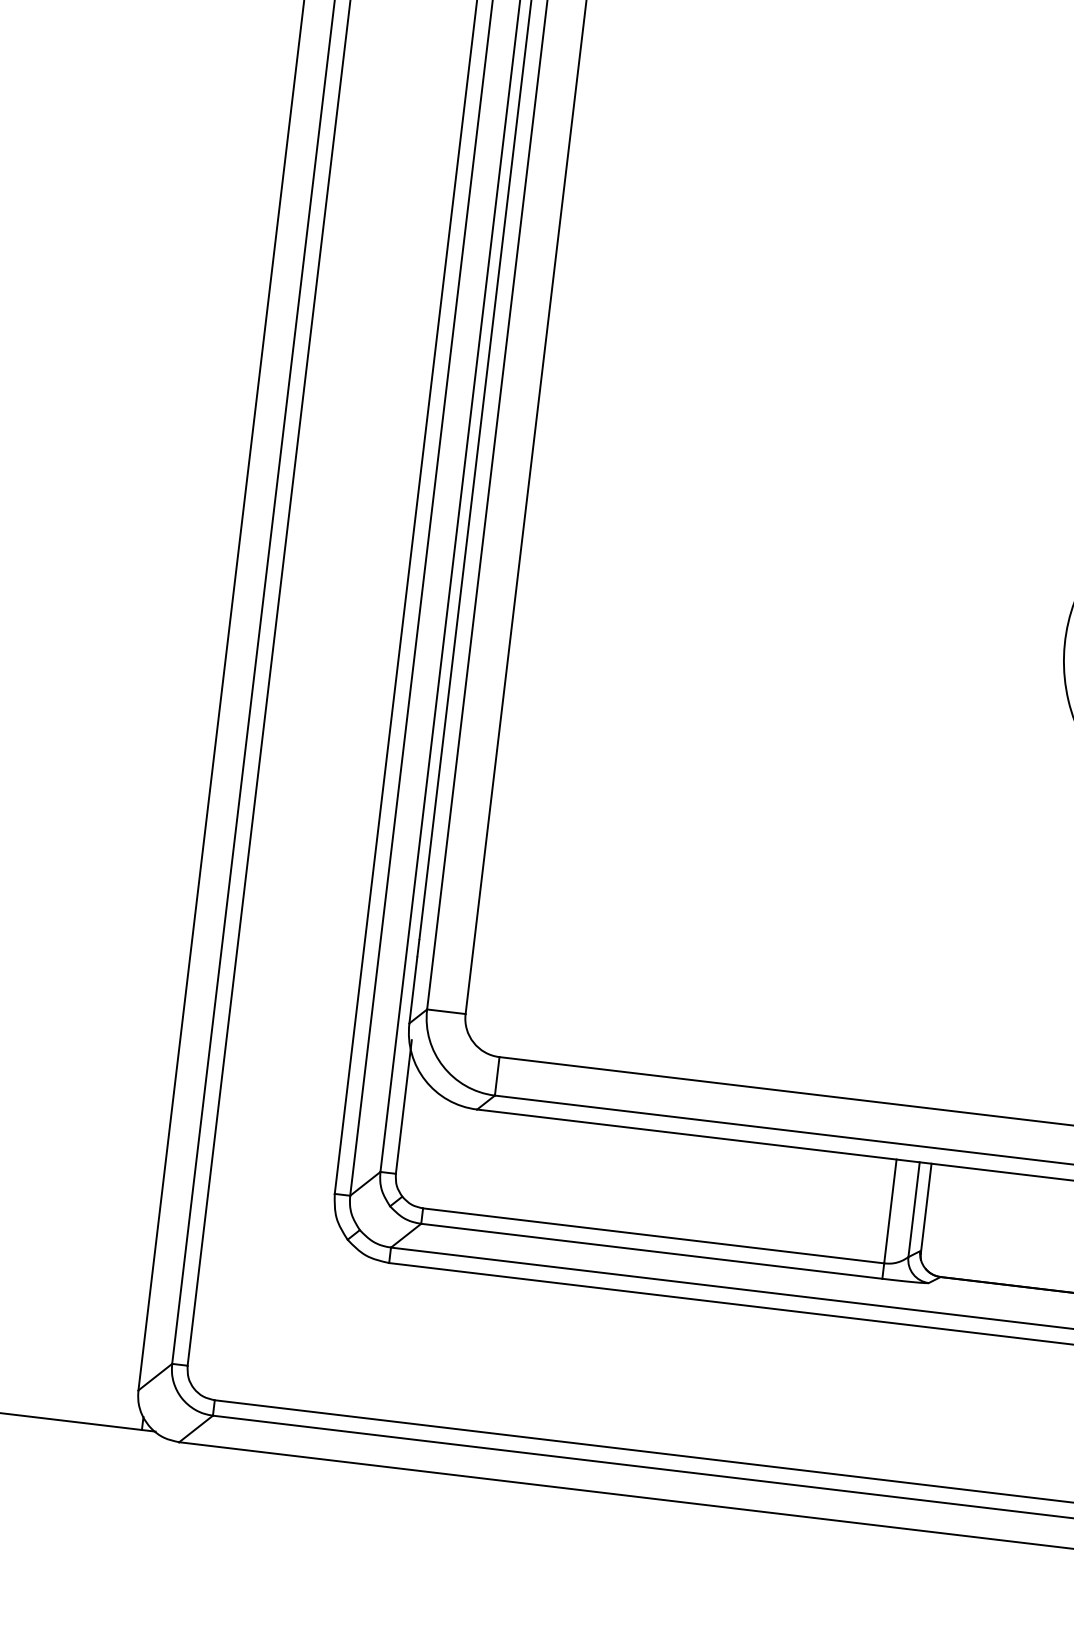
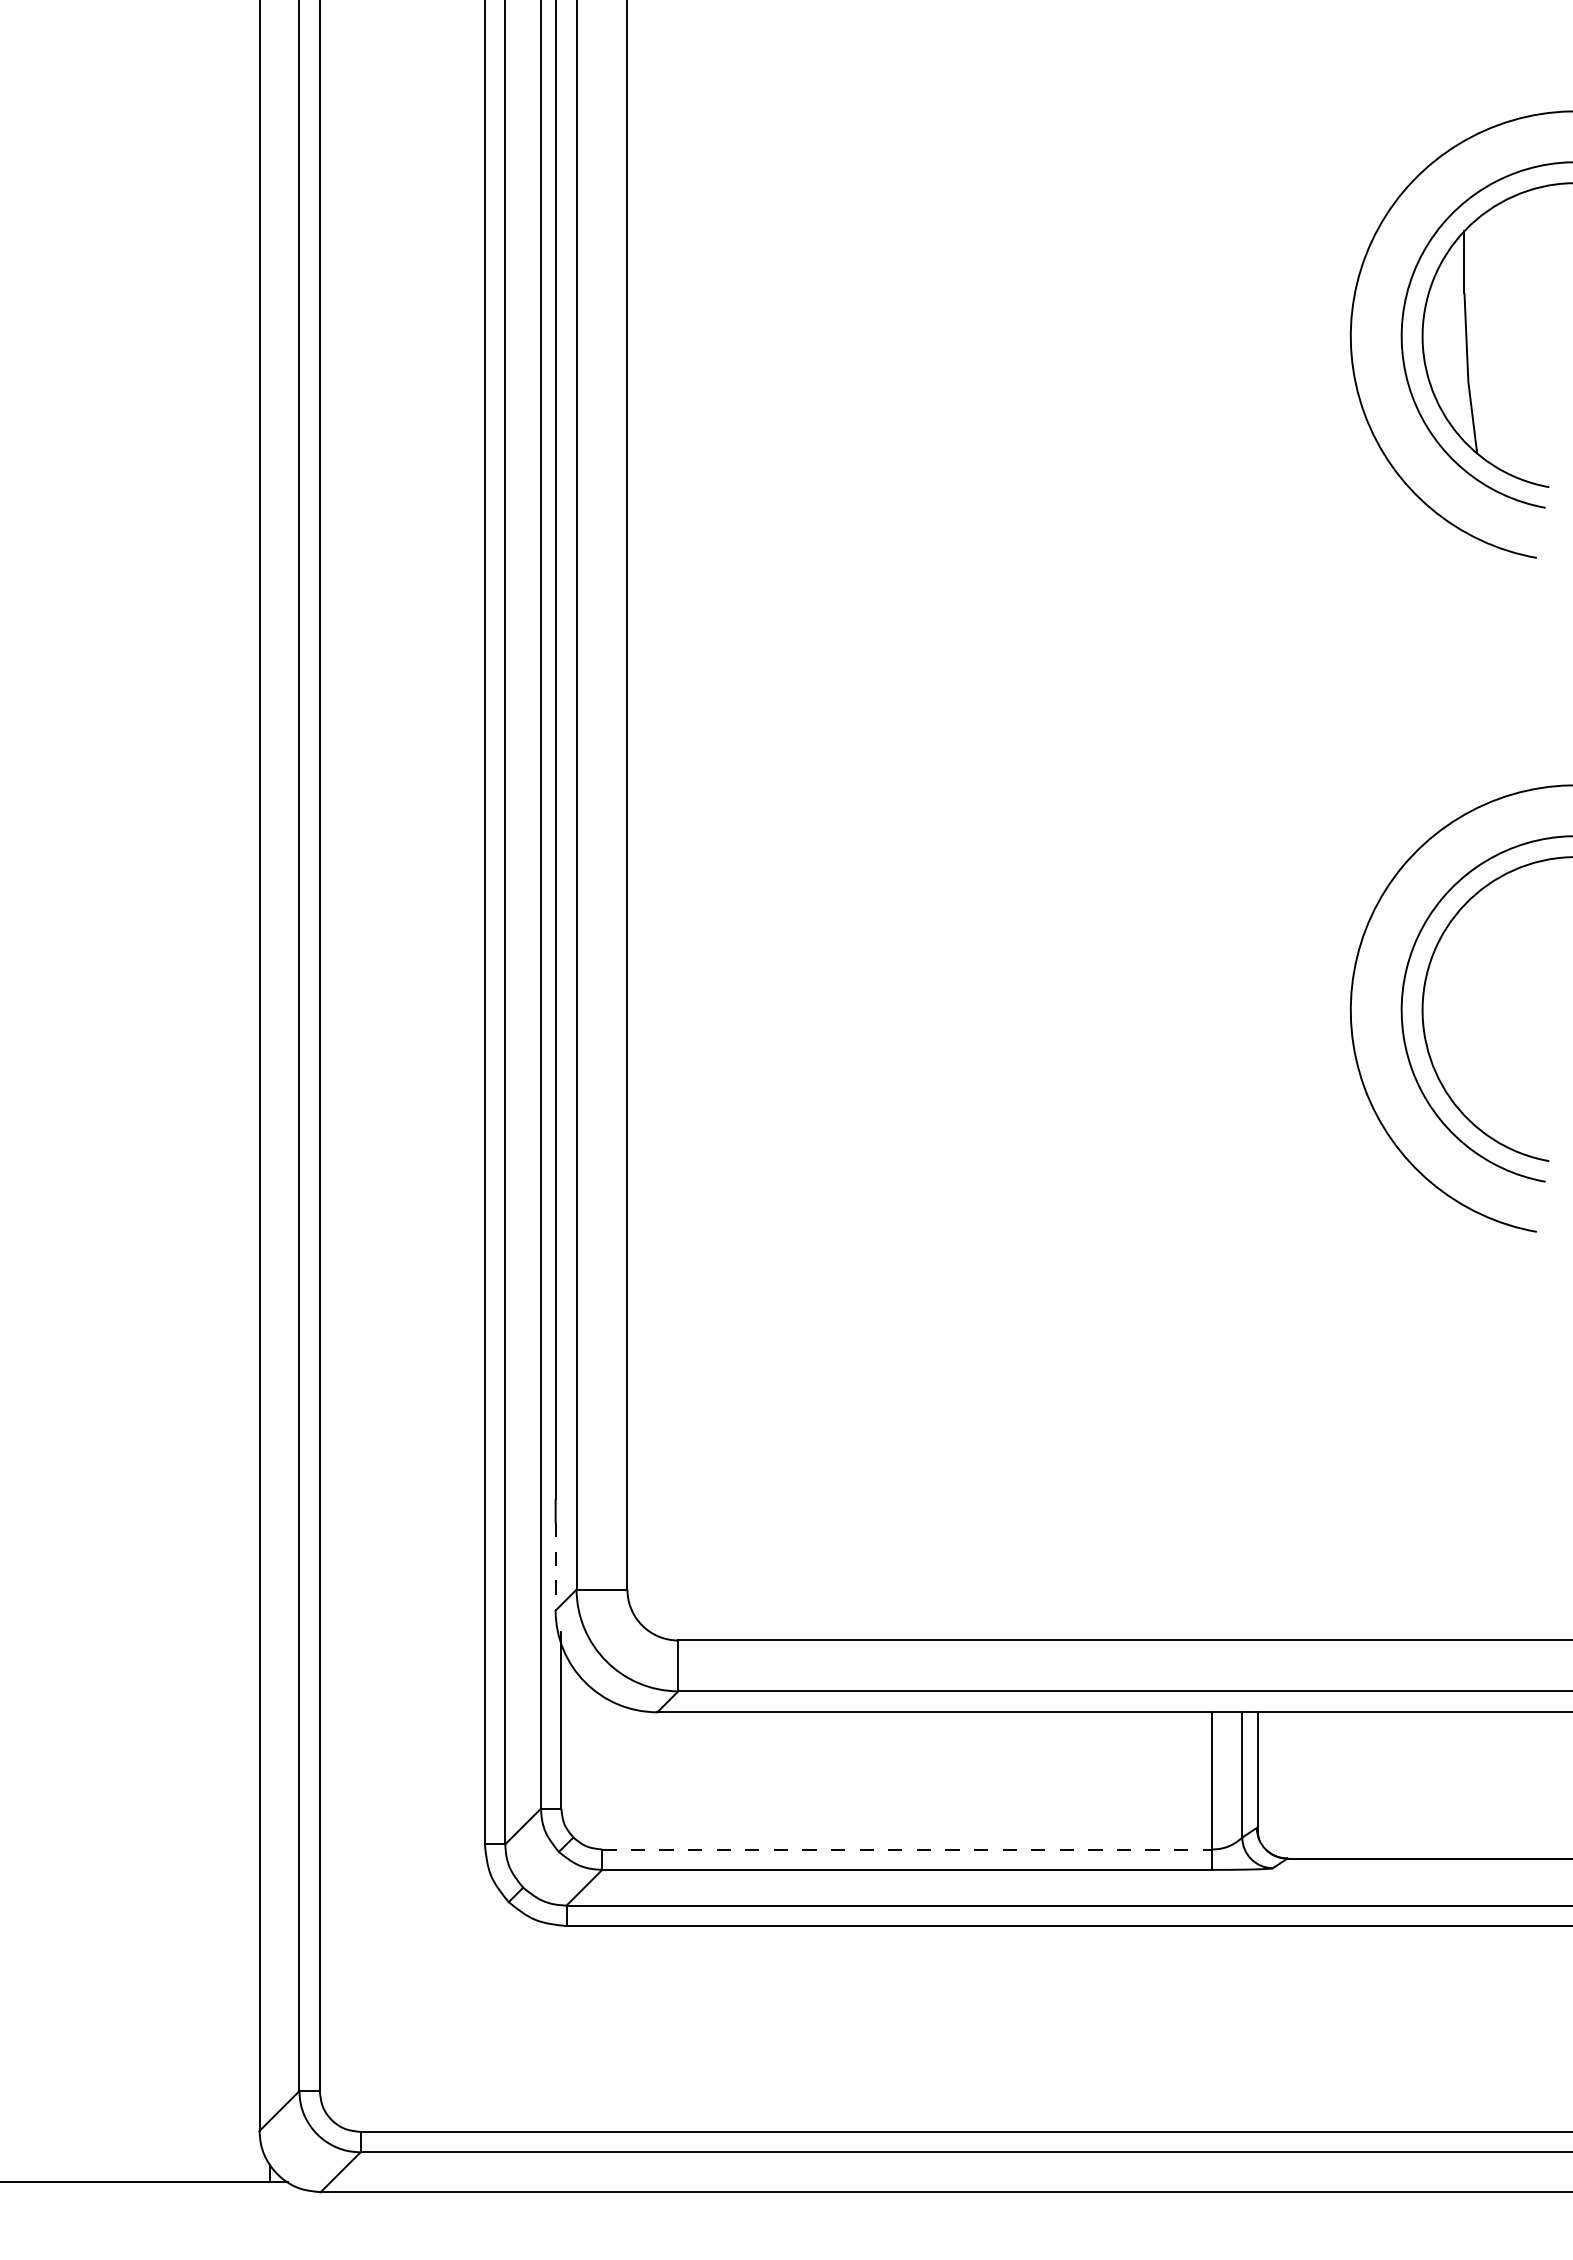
line: (413, 990) -> (555, 1566), solid -> dashed
line: (653, 1235) -> (906, 1849), solid -> dashed

